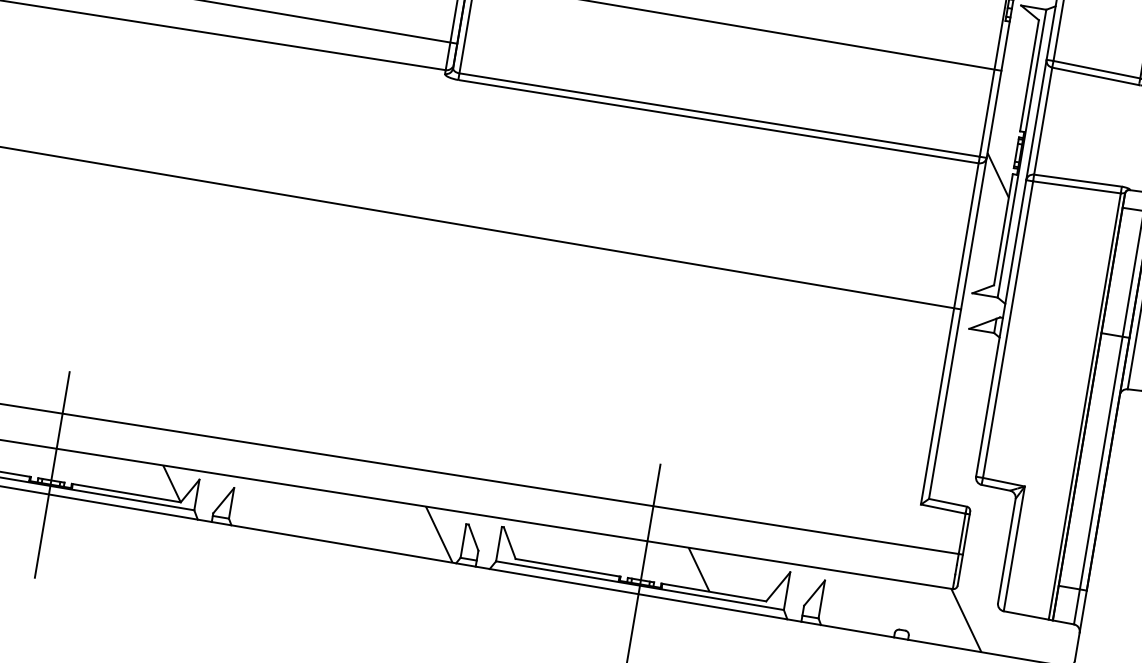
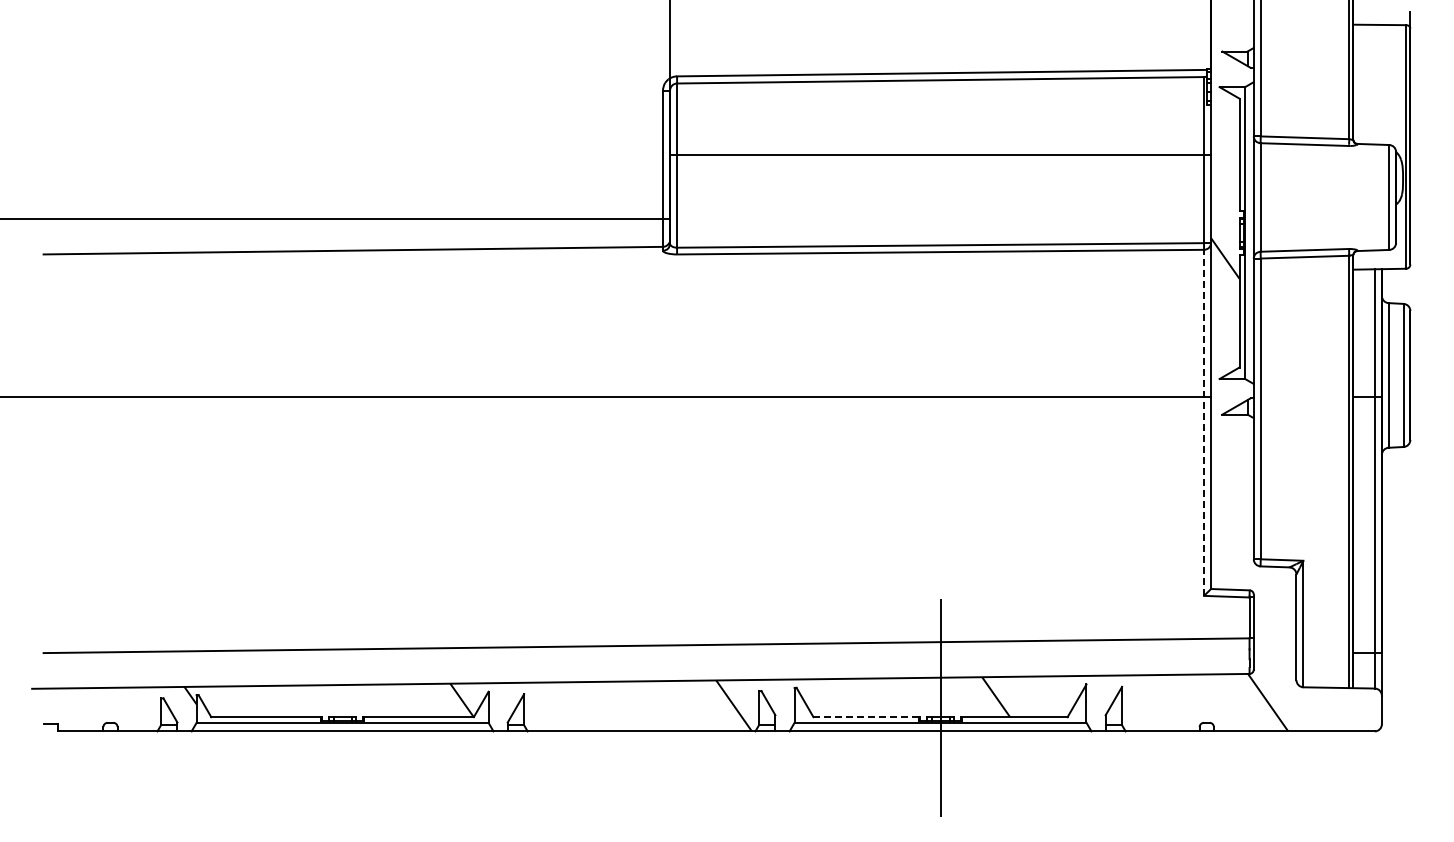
line: (950, 333) -> (1204, 422), solid -> dashed
line: (52, 474) -> (342, 711), removed
line: (568, 568) -> (867, 717), solid -> dashed

